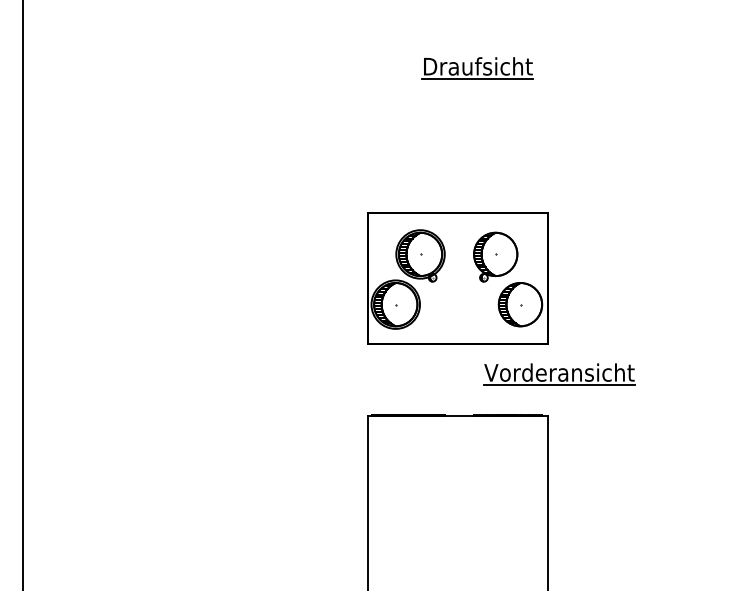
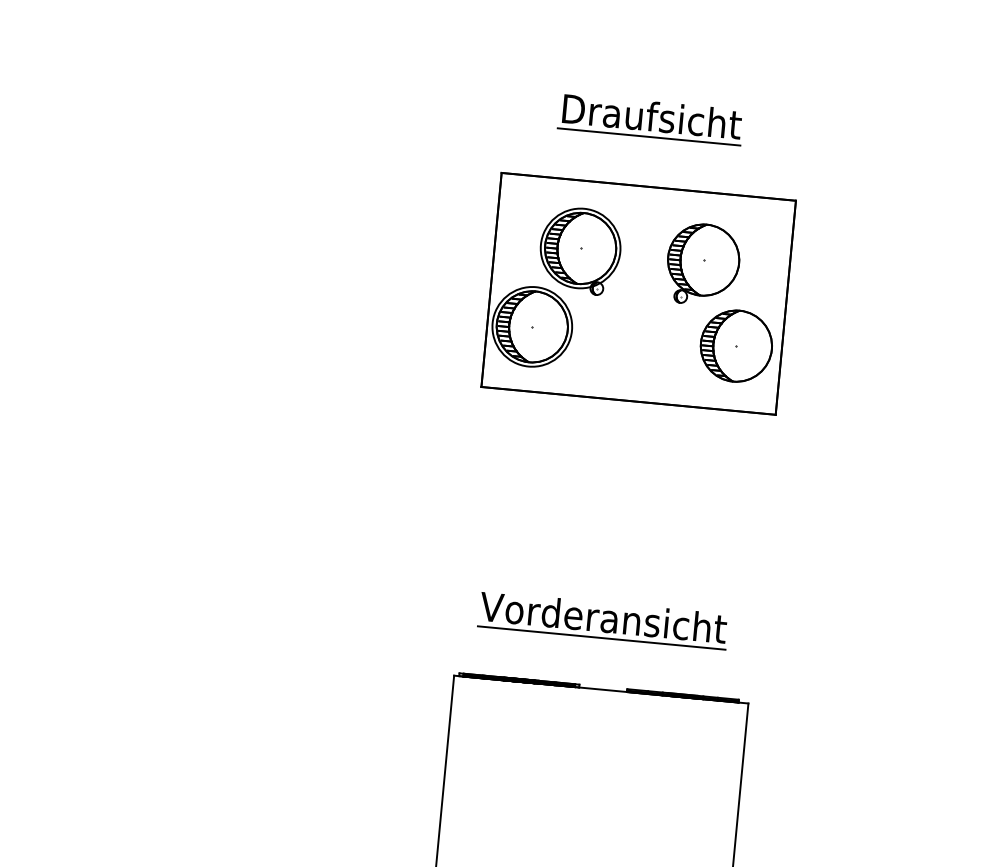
part: (477, 68) -> (650, 119), moved
part: (457, 278) -> (637, 293), moved
part: (559, 374) -> (603, 620), moved

